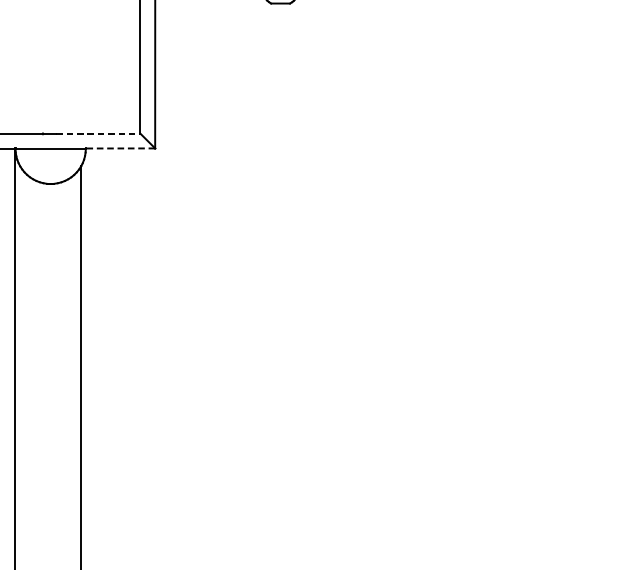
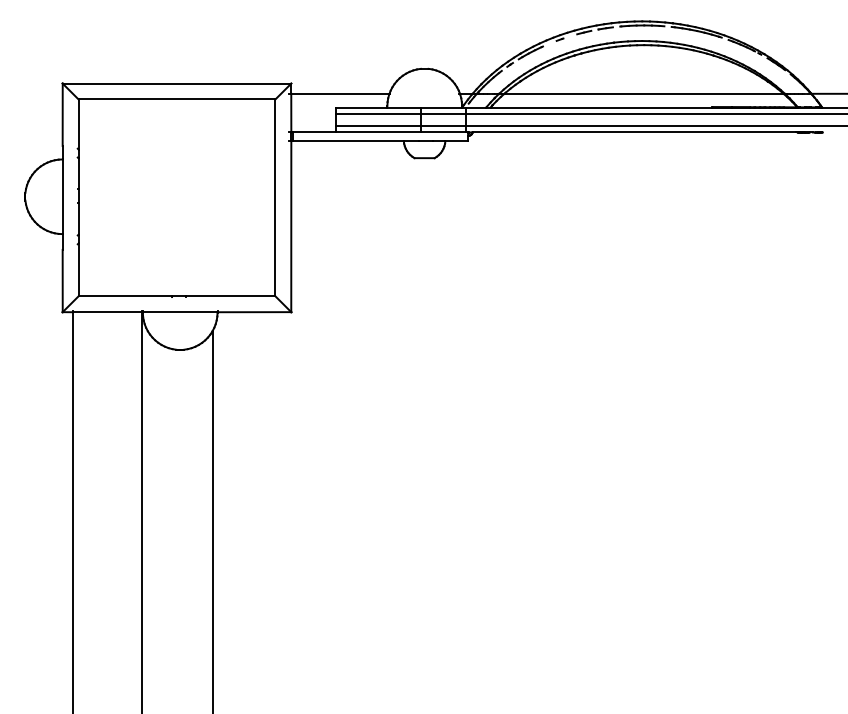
line: (98, 133) -> (230, 296), dashed -> solid
line: (120, 148) -> (254, 312), dashed -> solid

